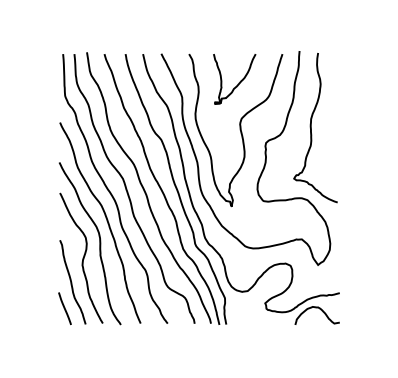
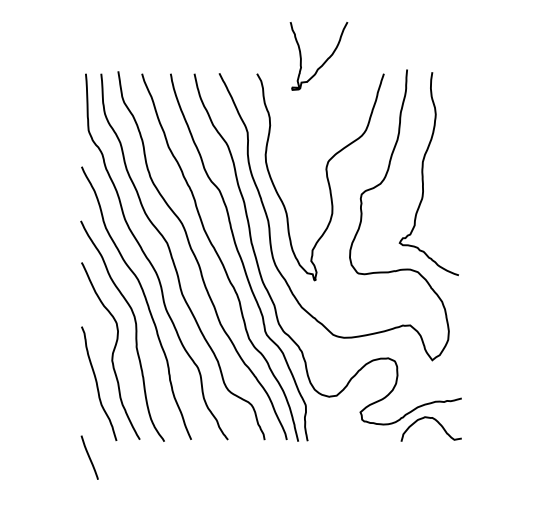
curve: (238, 82) -> (324, 60), moved
line: (64, 308) -> (89, 457), moved

